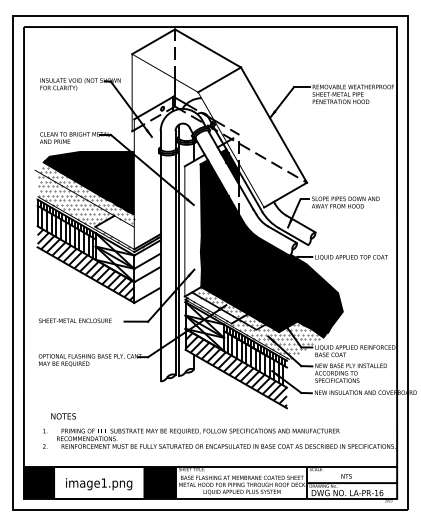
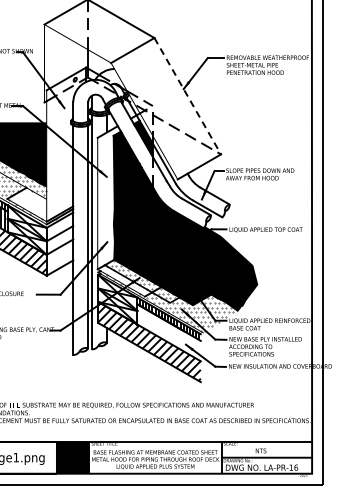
line: (274, 125) -> (188, 96), solid -> dashed
hatch: (255, 359) -> (169, 332), removed

